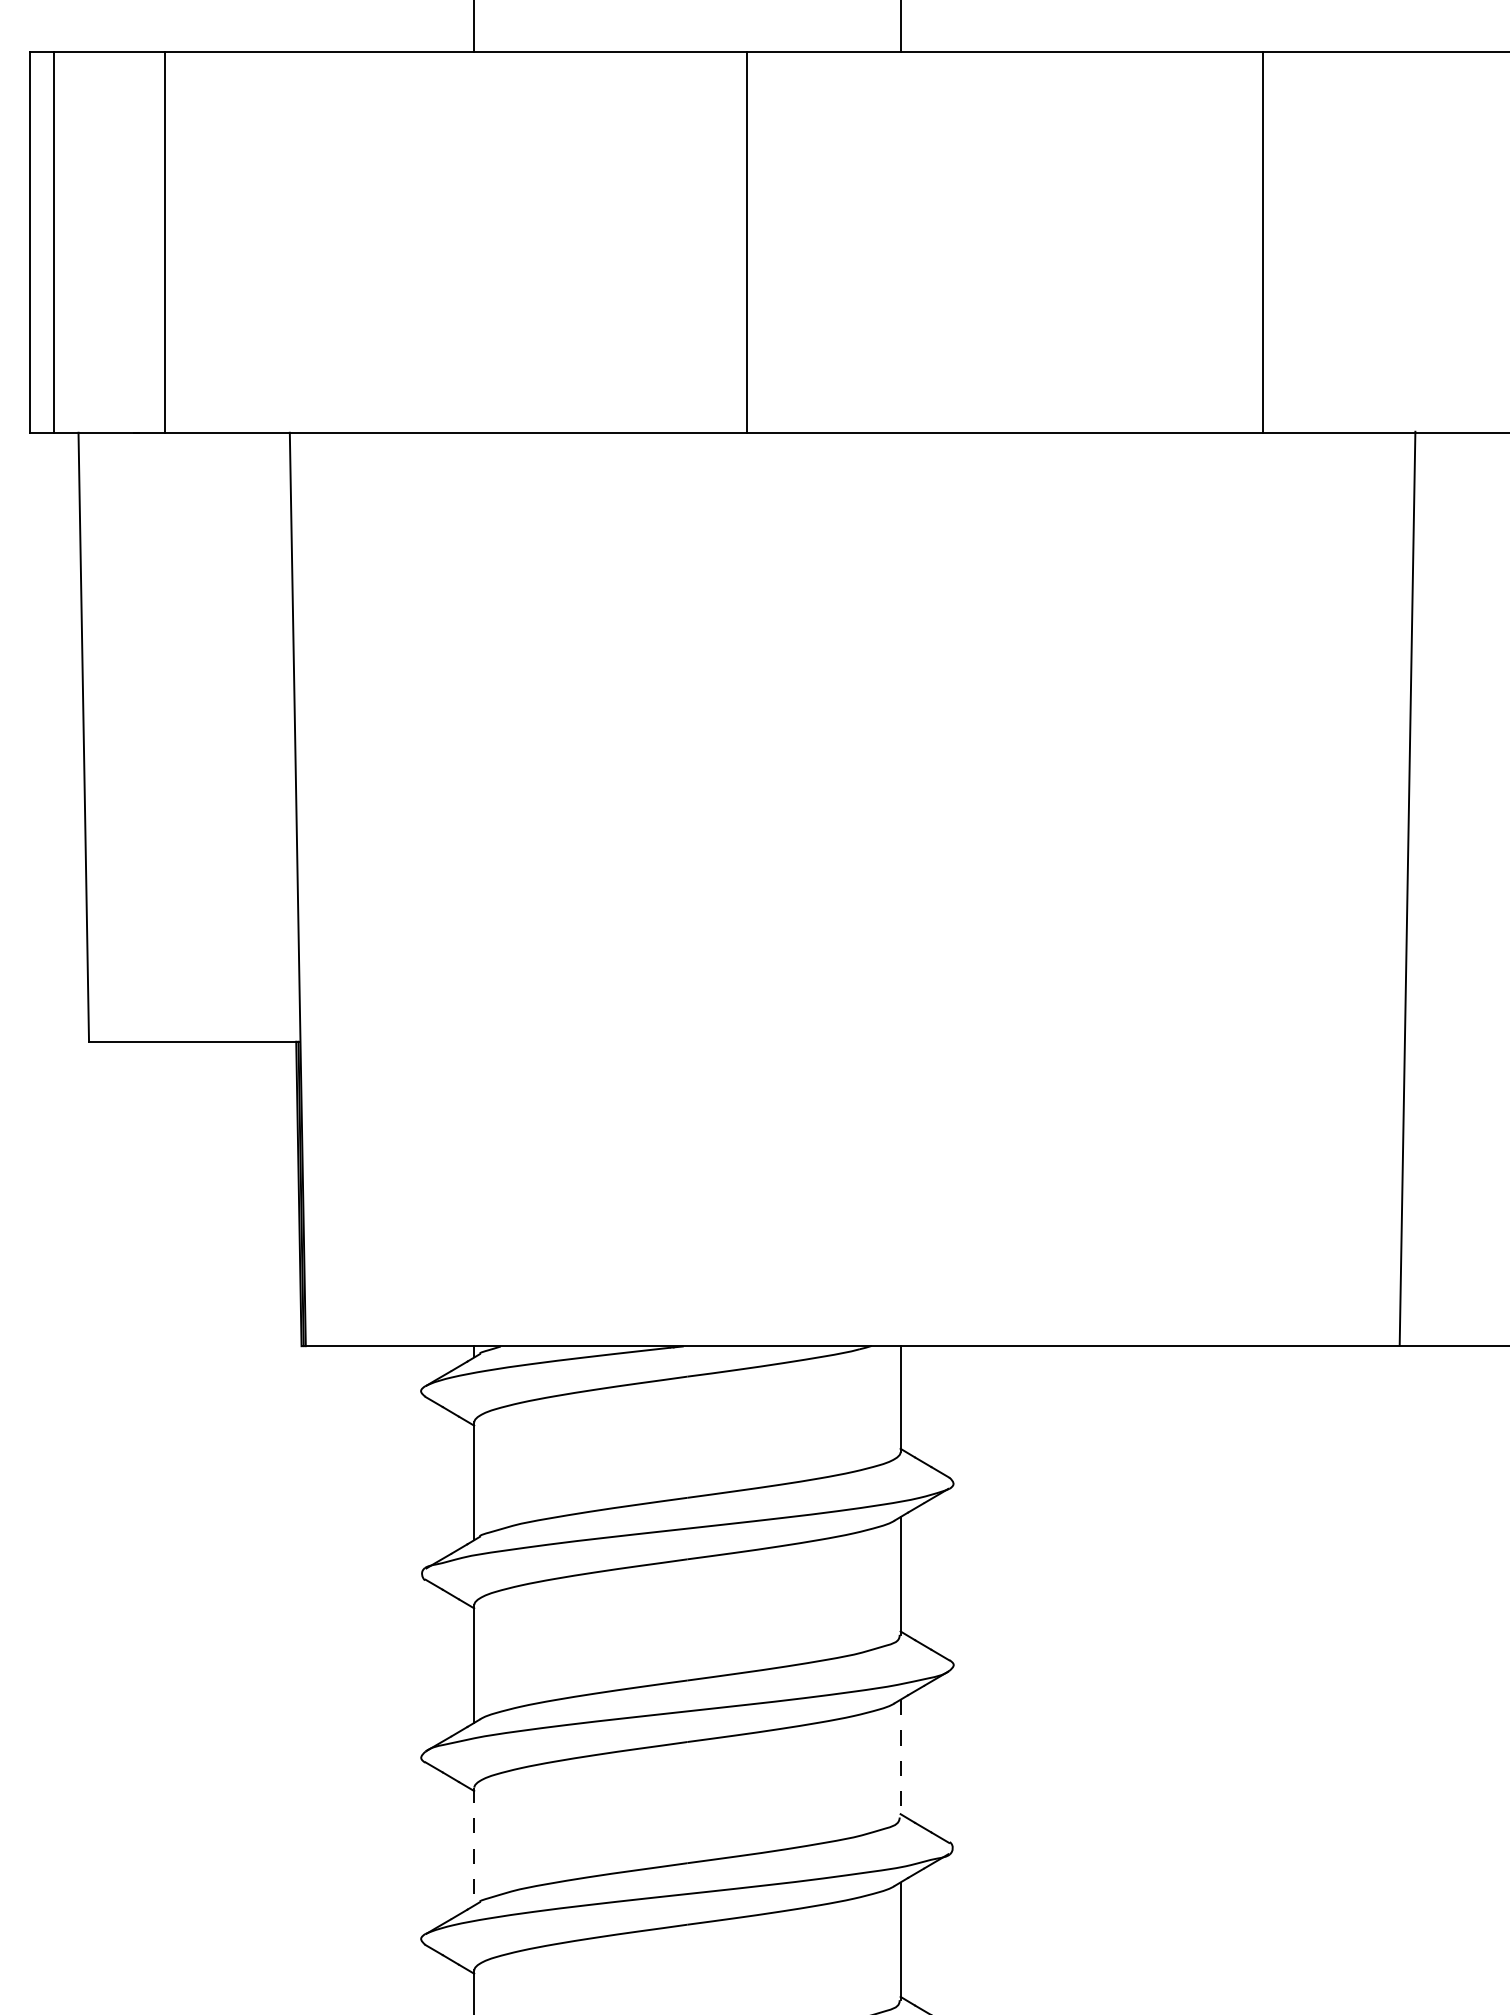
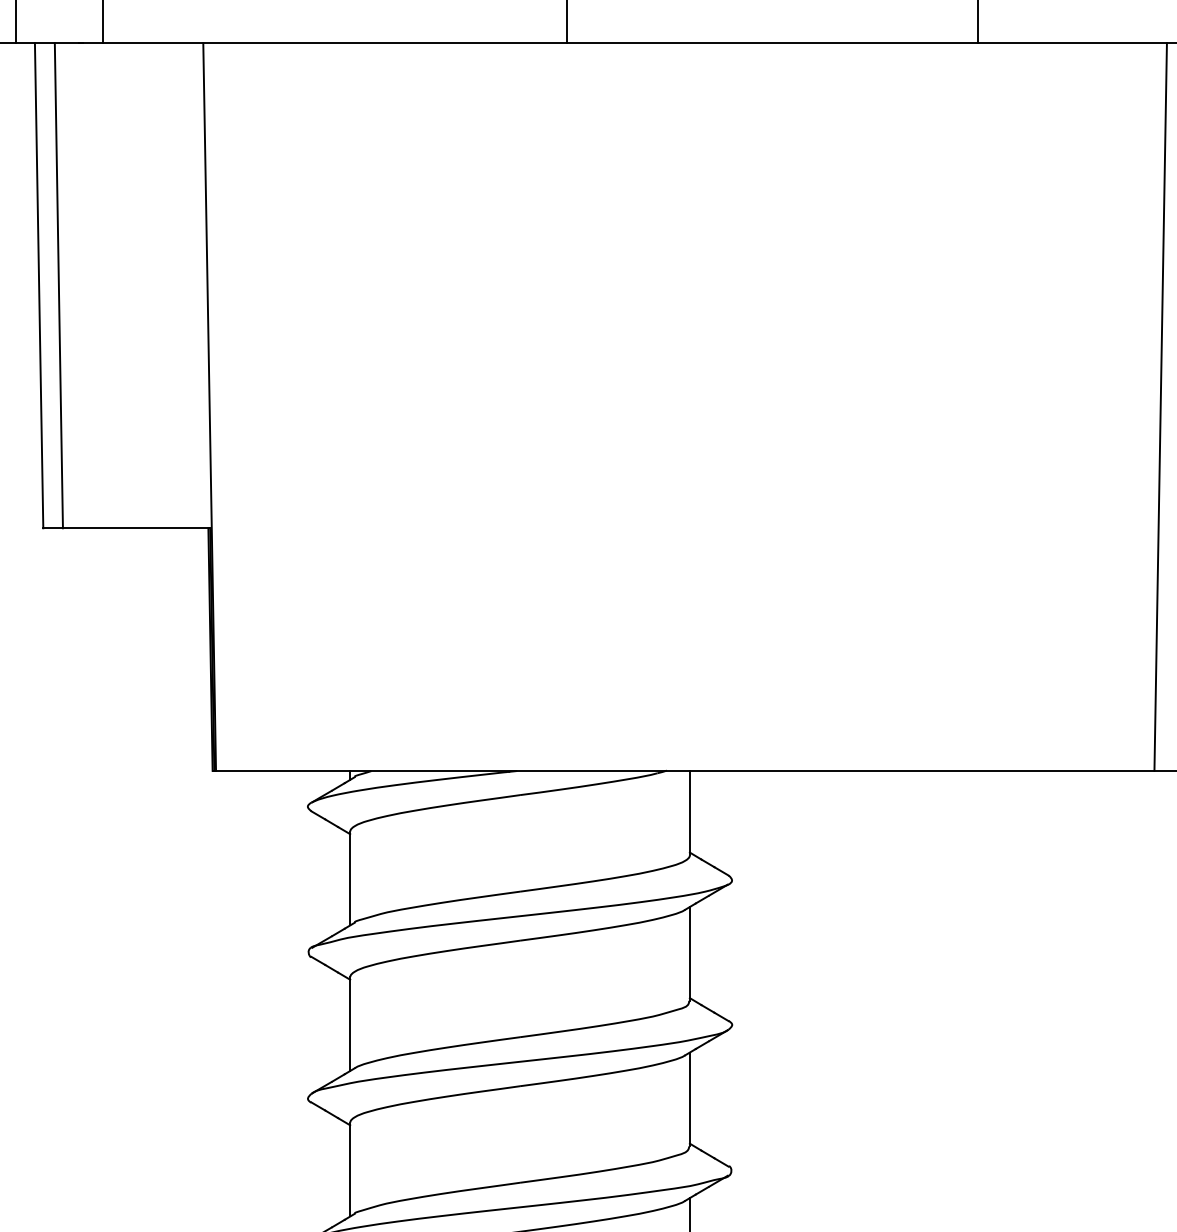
line: (108, 736) -> (58, 285), added
line: (1407, 888) -> (1160, 407), moved
line: (900, 1758) -> (689, 1099), dashed -> solid
line: (474, 1846) -> (350, 1169), dashed -> solid

